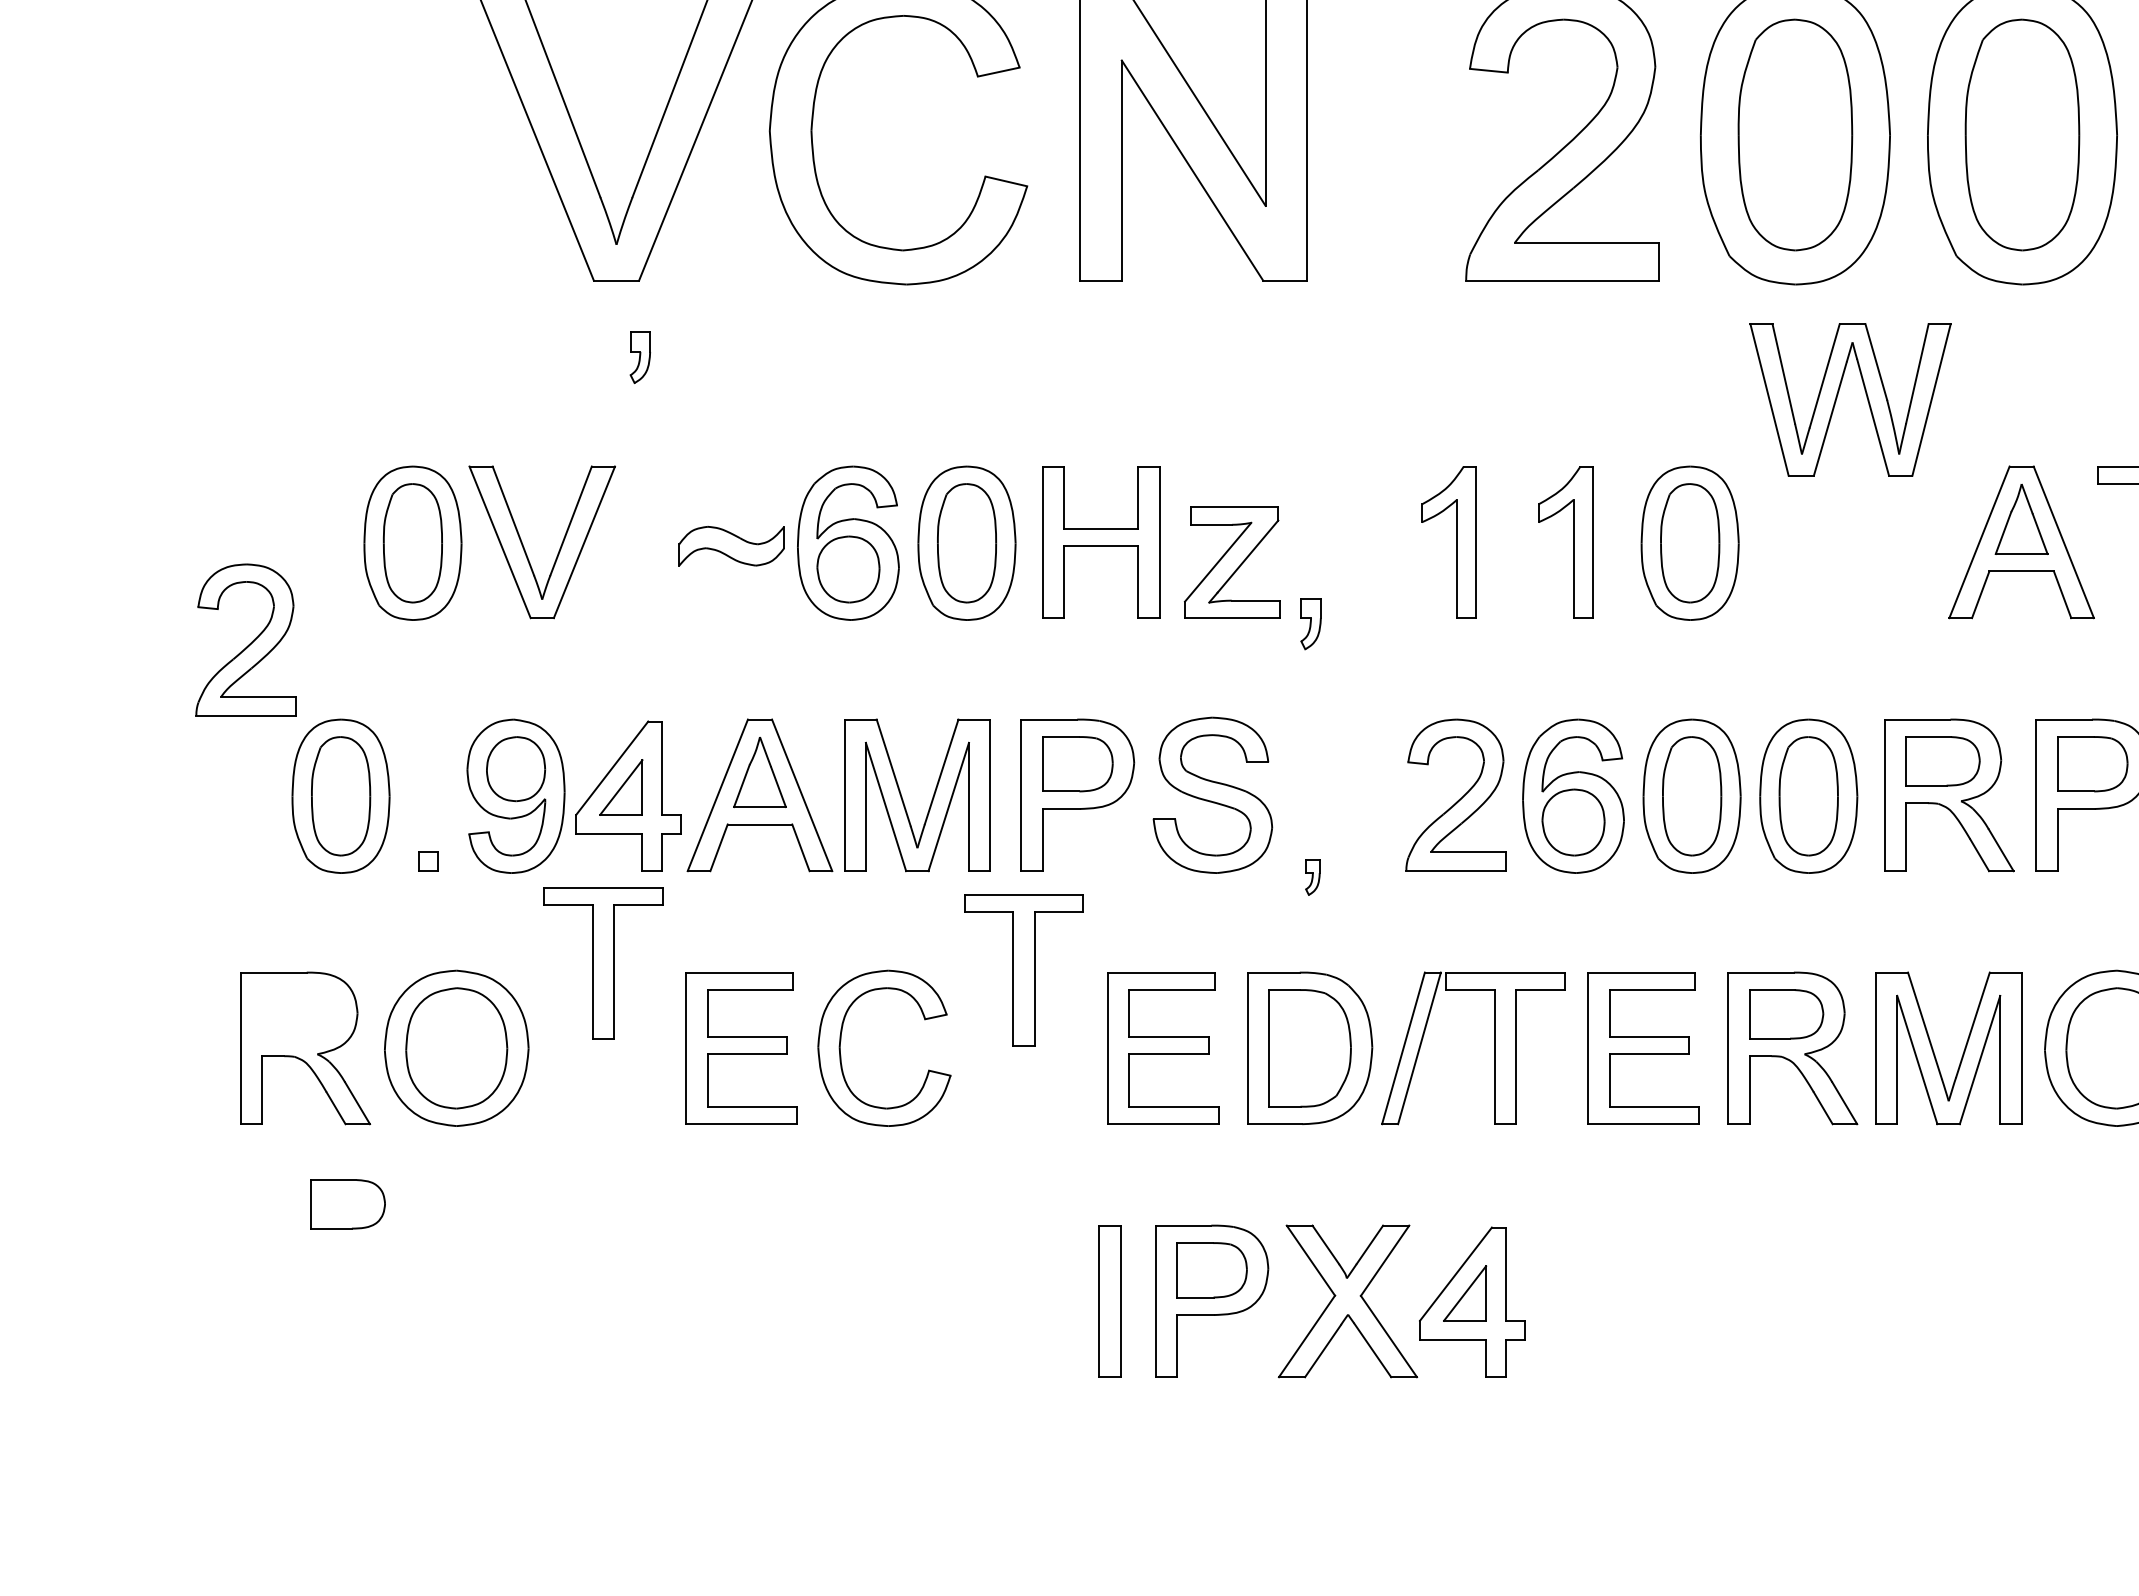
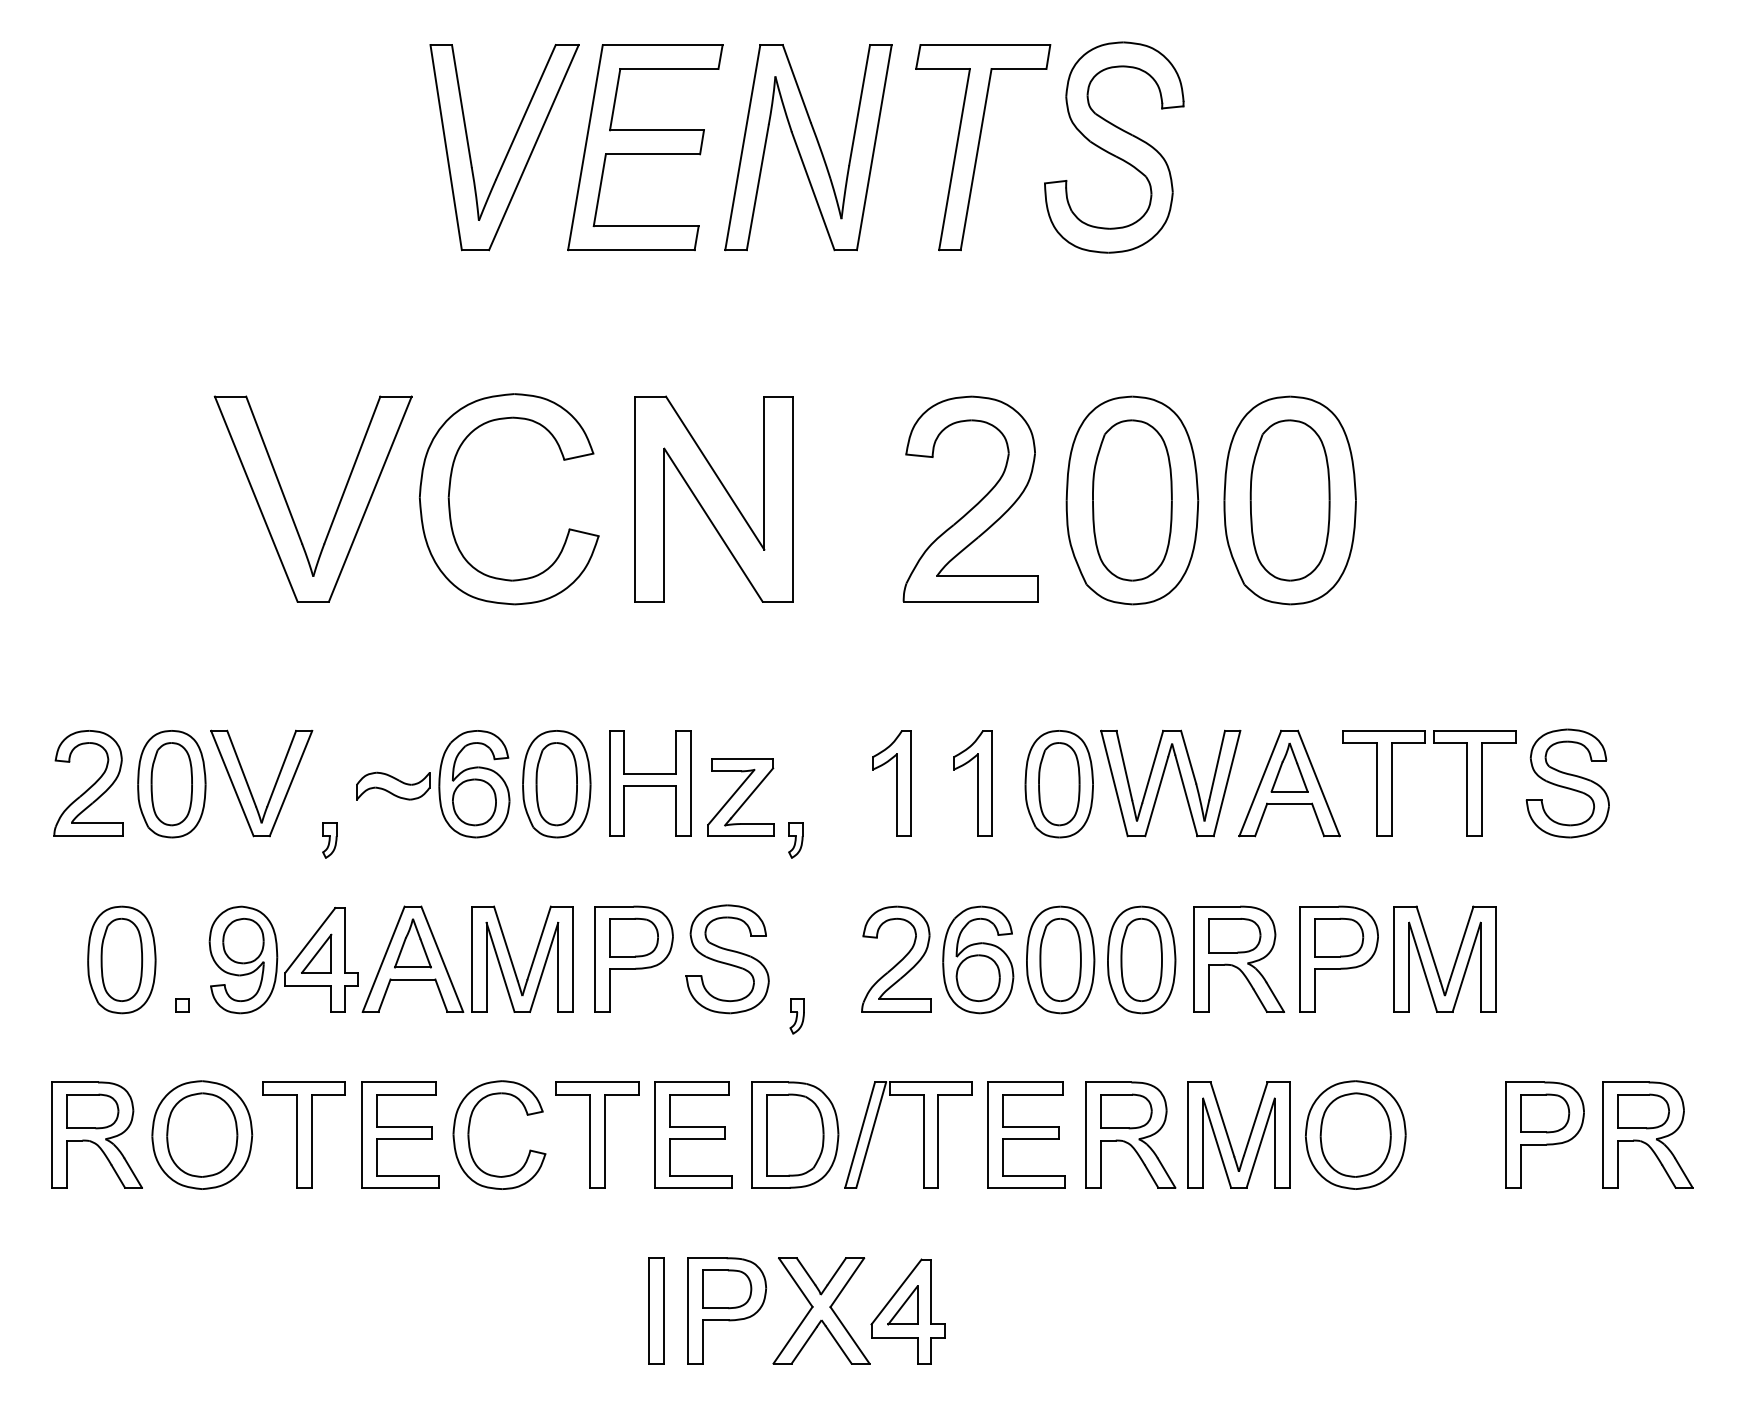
part: (639, 358) -> (329, 840), moved
part: (1838, 395) -> (1162, 780), moved
part: (245, 640) -> (88, 783), moved
part: (1311, 877) -> (796, 1016), size x1.43
part: (602, 962) -> (303, 1134), moved
part: (1024, 969) -> (597, 1134), moved
part: (347, 1204) -> (92, 1111), moved

